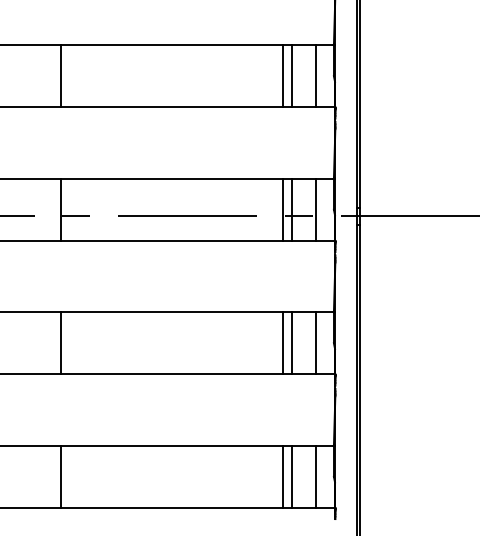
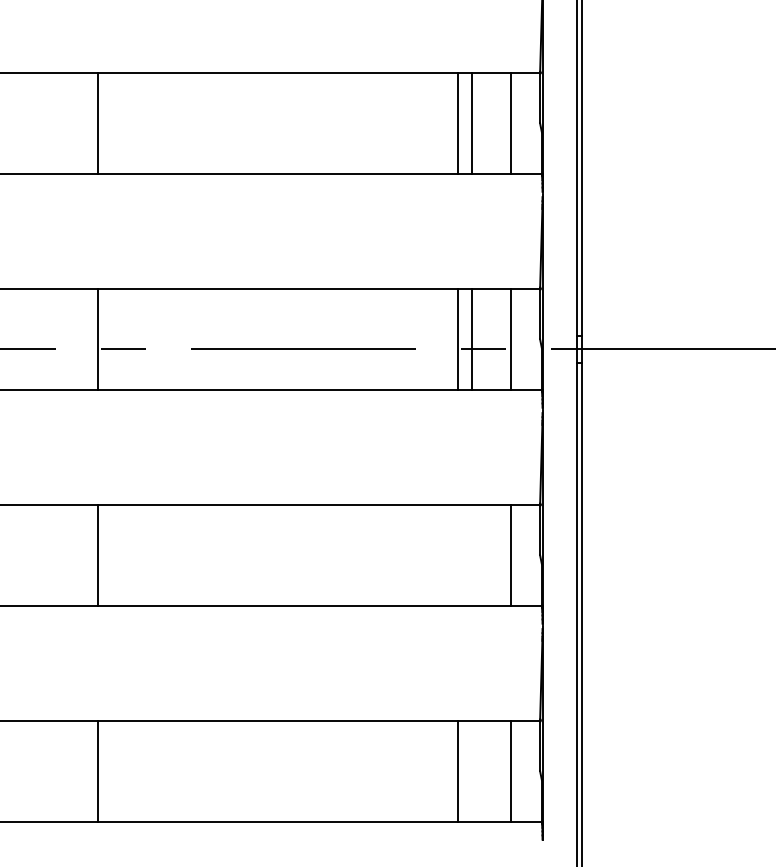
line: (283, 343) -> (458, 555), removed
line: (291, 343) -> (471, 555), removed
line: (291, 476) -> (471, 770), removed

